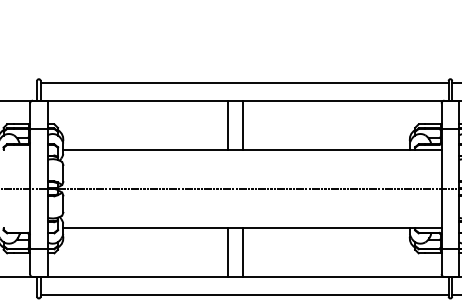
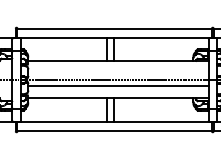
line: (252, 200) -> (118, 85), added

